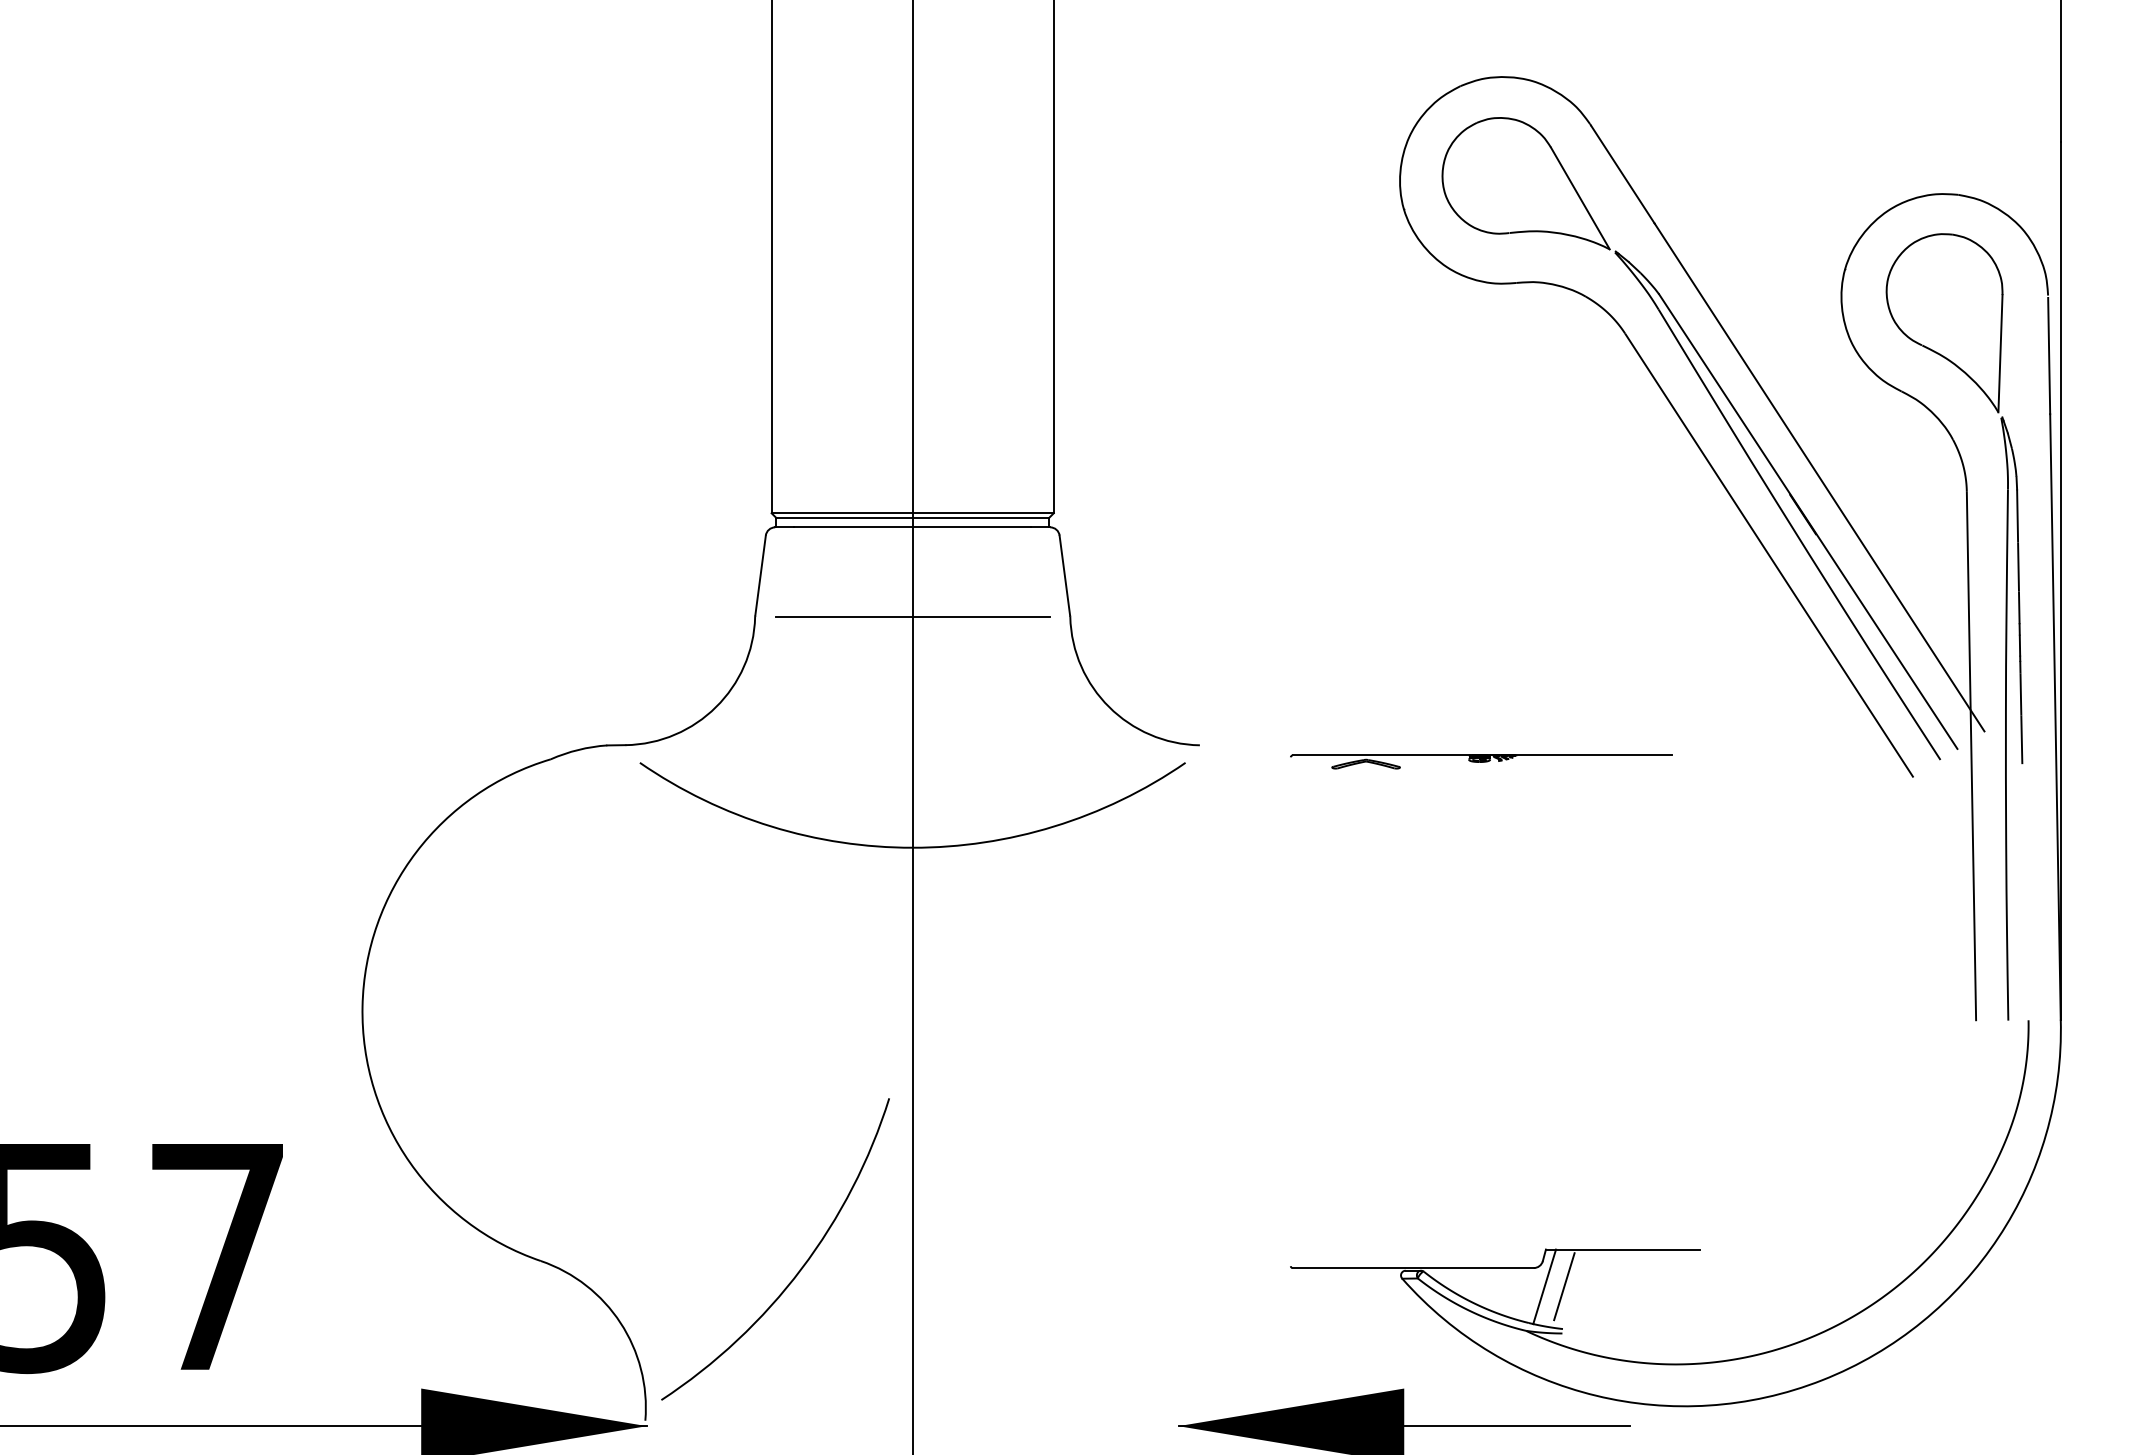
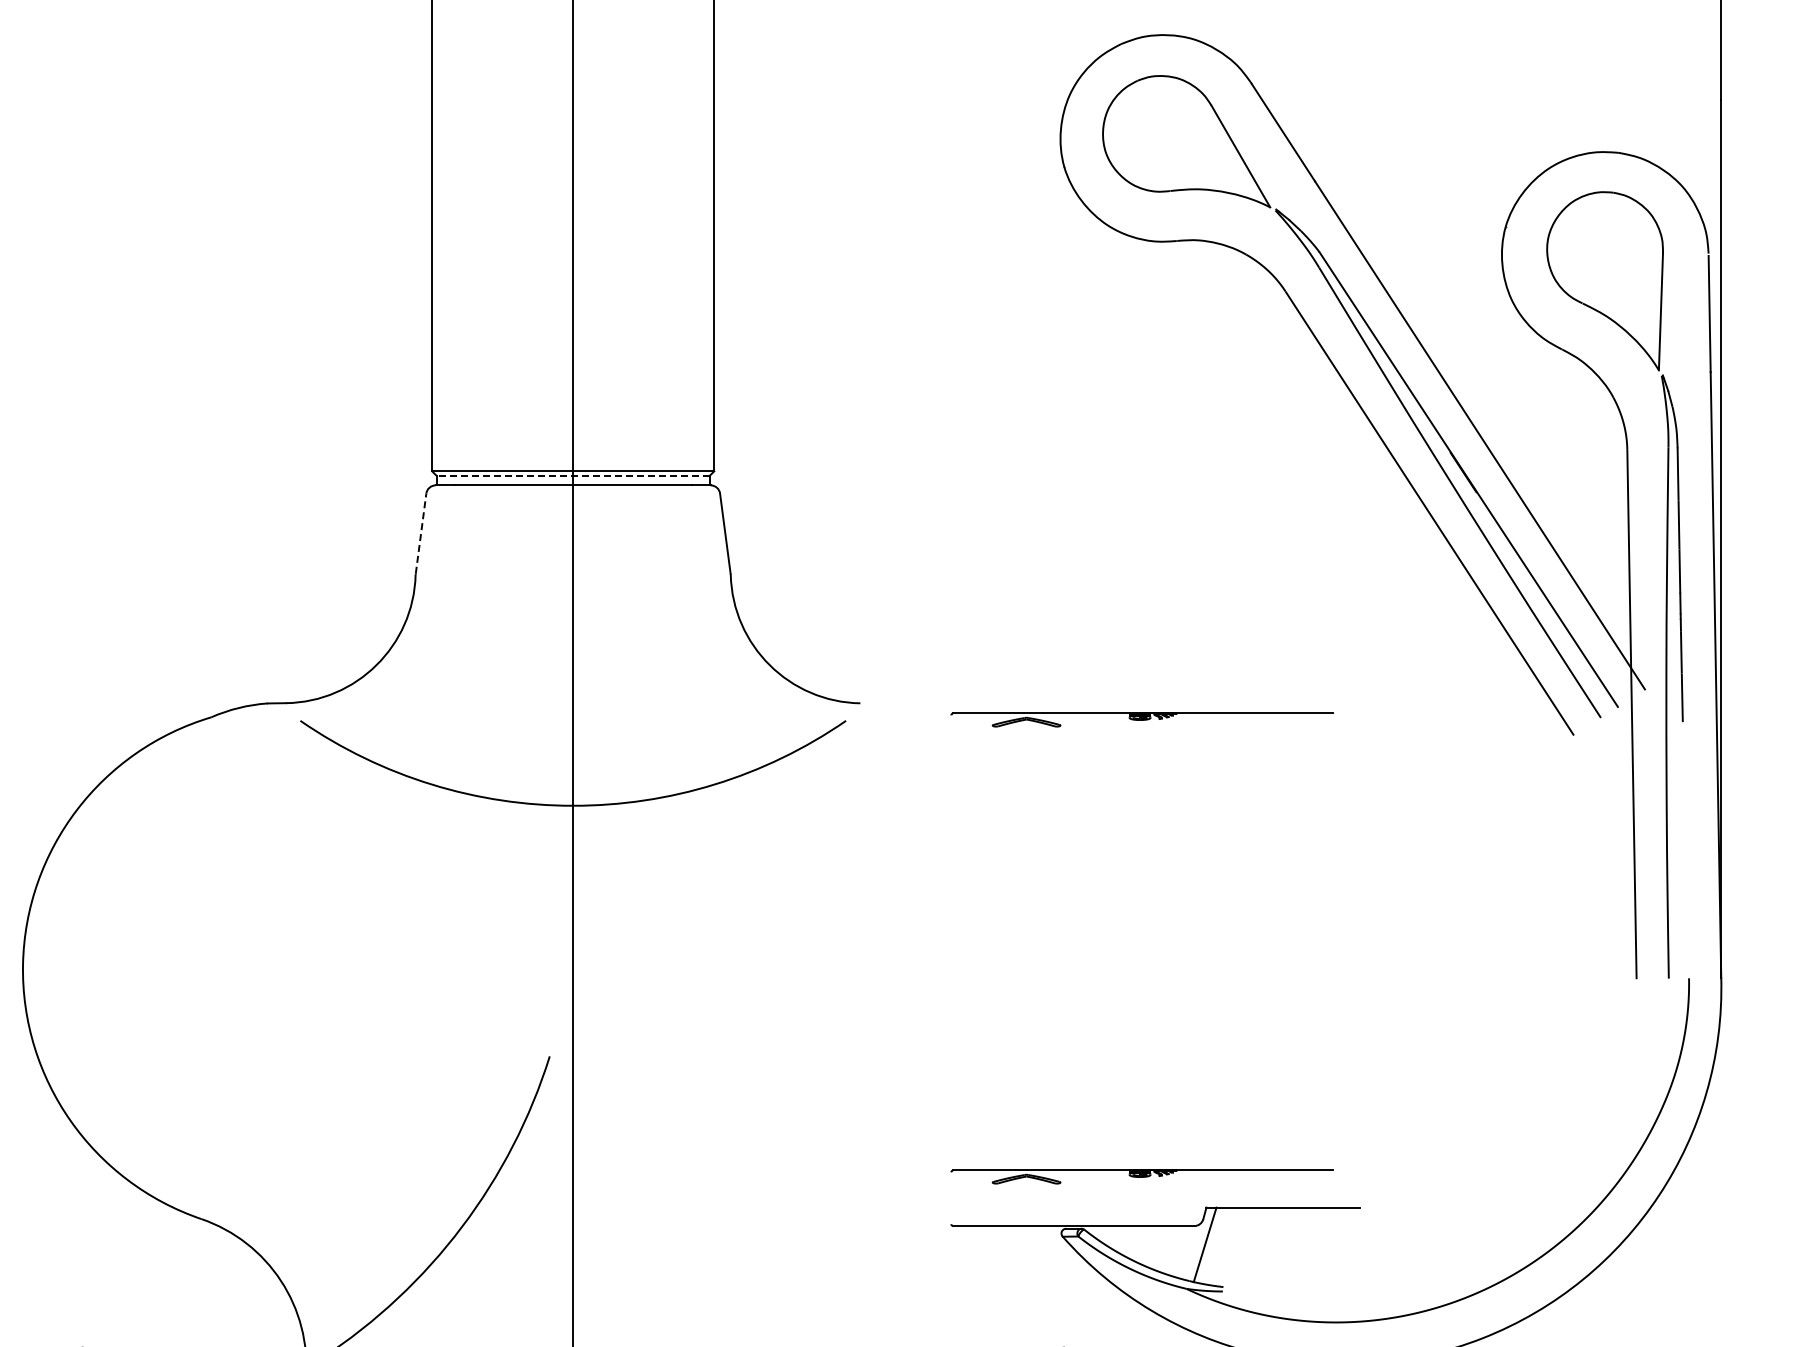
line: (912, 517) -> (572, 475), solid -> dashed
line: (760, 575) -> (420, 533), solid -> dashed
line: (912, 616) -> (572, 574), removed
part: (1481, 1218) -> (1141, 1176), added
line: (1564, 1286) -> (1224, 1244), removed

